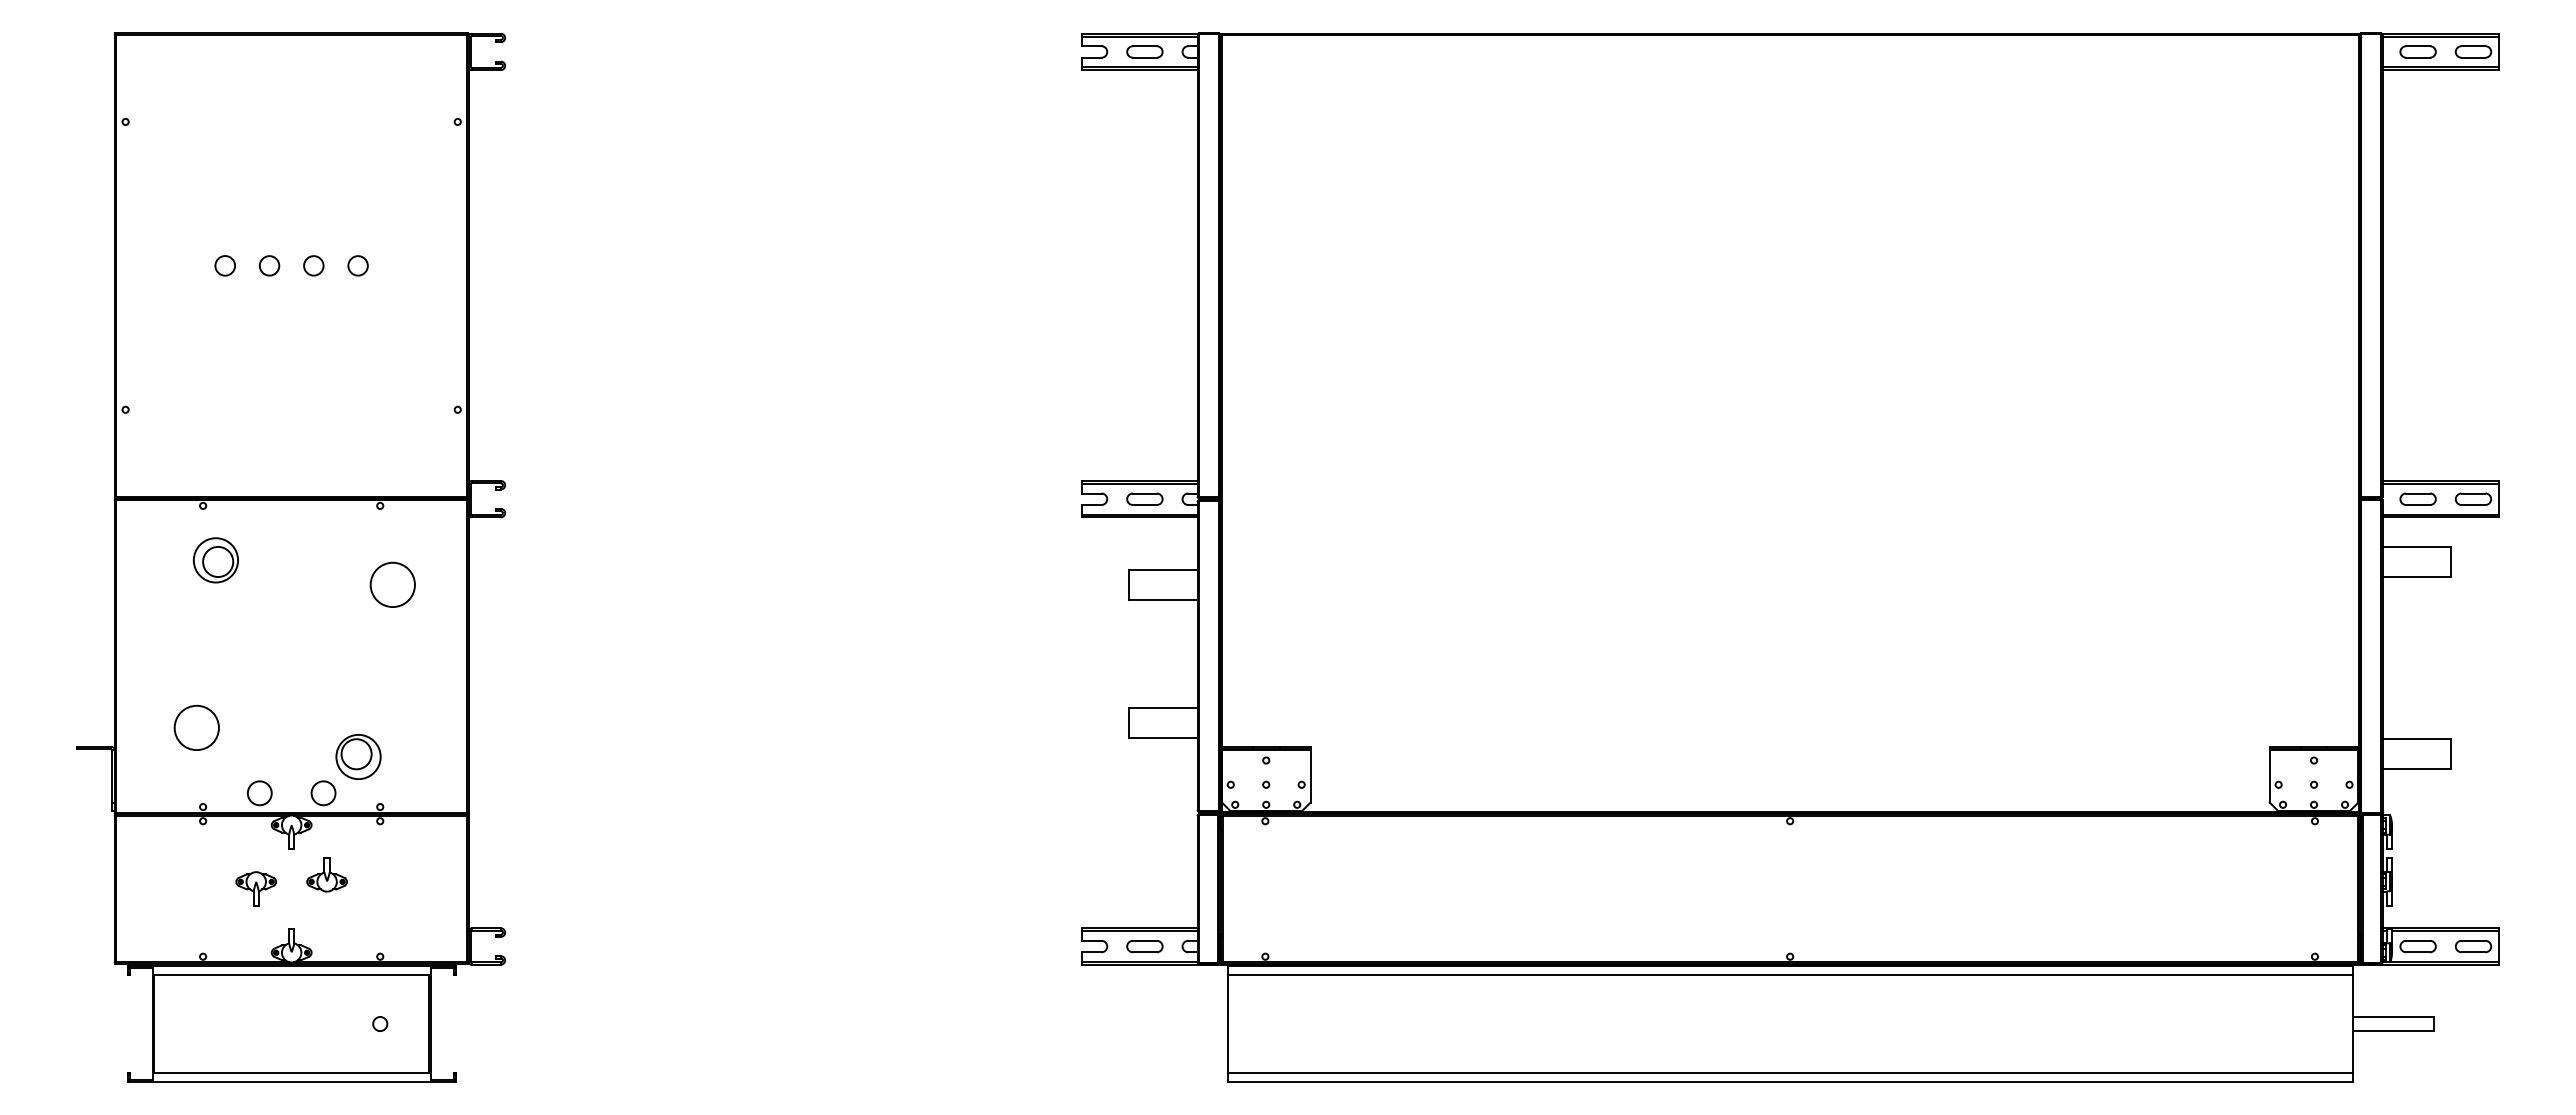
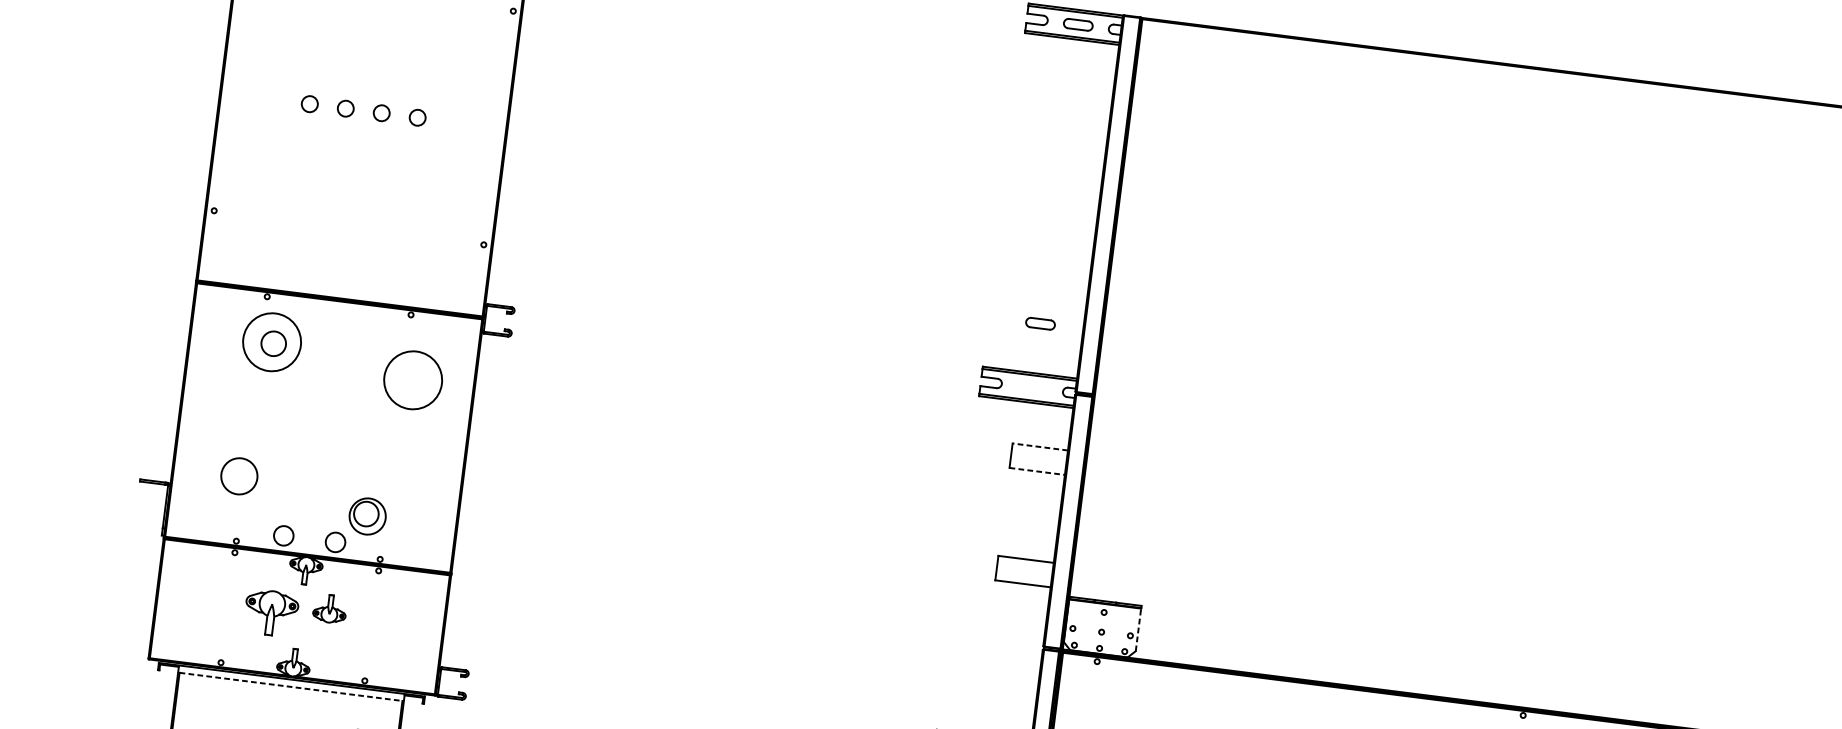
part: (1144, 498) -> (1040, 323), moved
circle: (215, 560) -> (271, 342), size x1.6
line: (1163, 569) -> (1040, 446), solid -> dashed
circle: (392, 584) -> (412, 379), size x1.6
line: (1164, 599) -> (1038, 471), solid -> dashed
line: (1310, 775) -> (1138, 629), solid -> dashed
part: (255, 888) -> (270, 612), size x1.6
line: (292, 975) -> (291, 687), solid -> dashed

